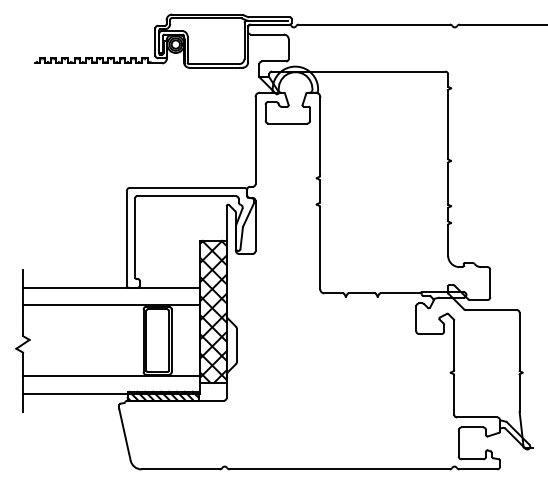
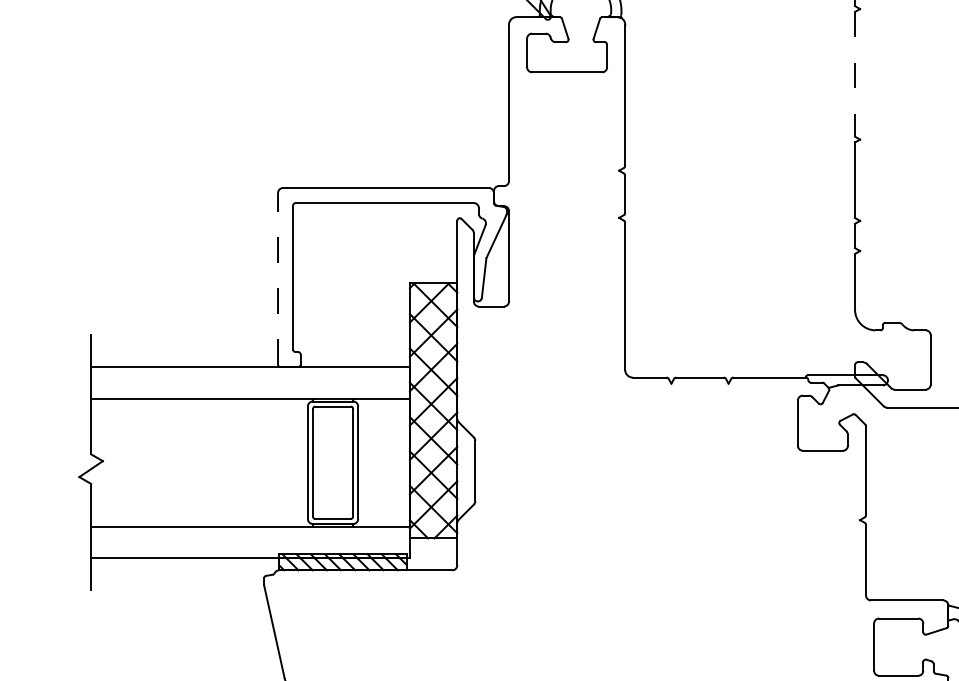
line: (448, 124) -> (855, 74), solid -> dashed
line: (127, 238) -> (278, 278), solid -> dashed

